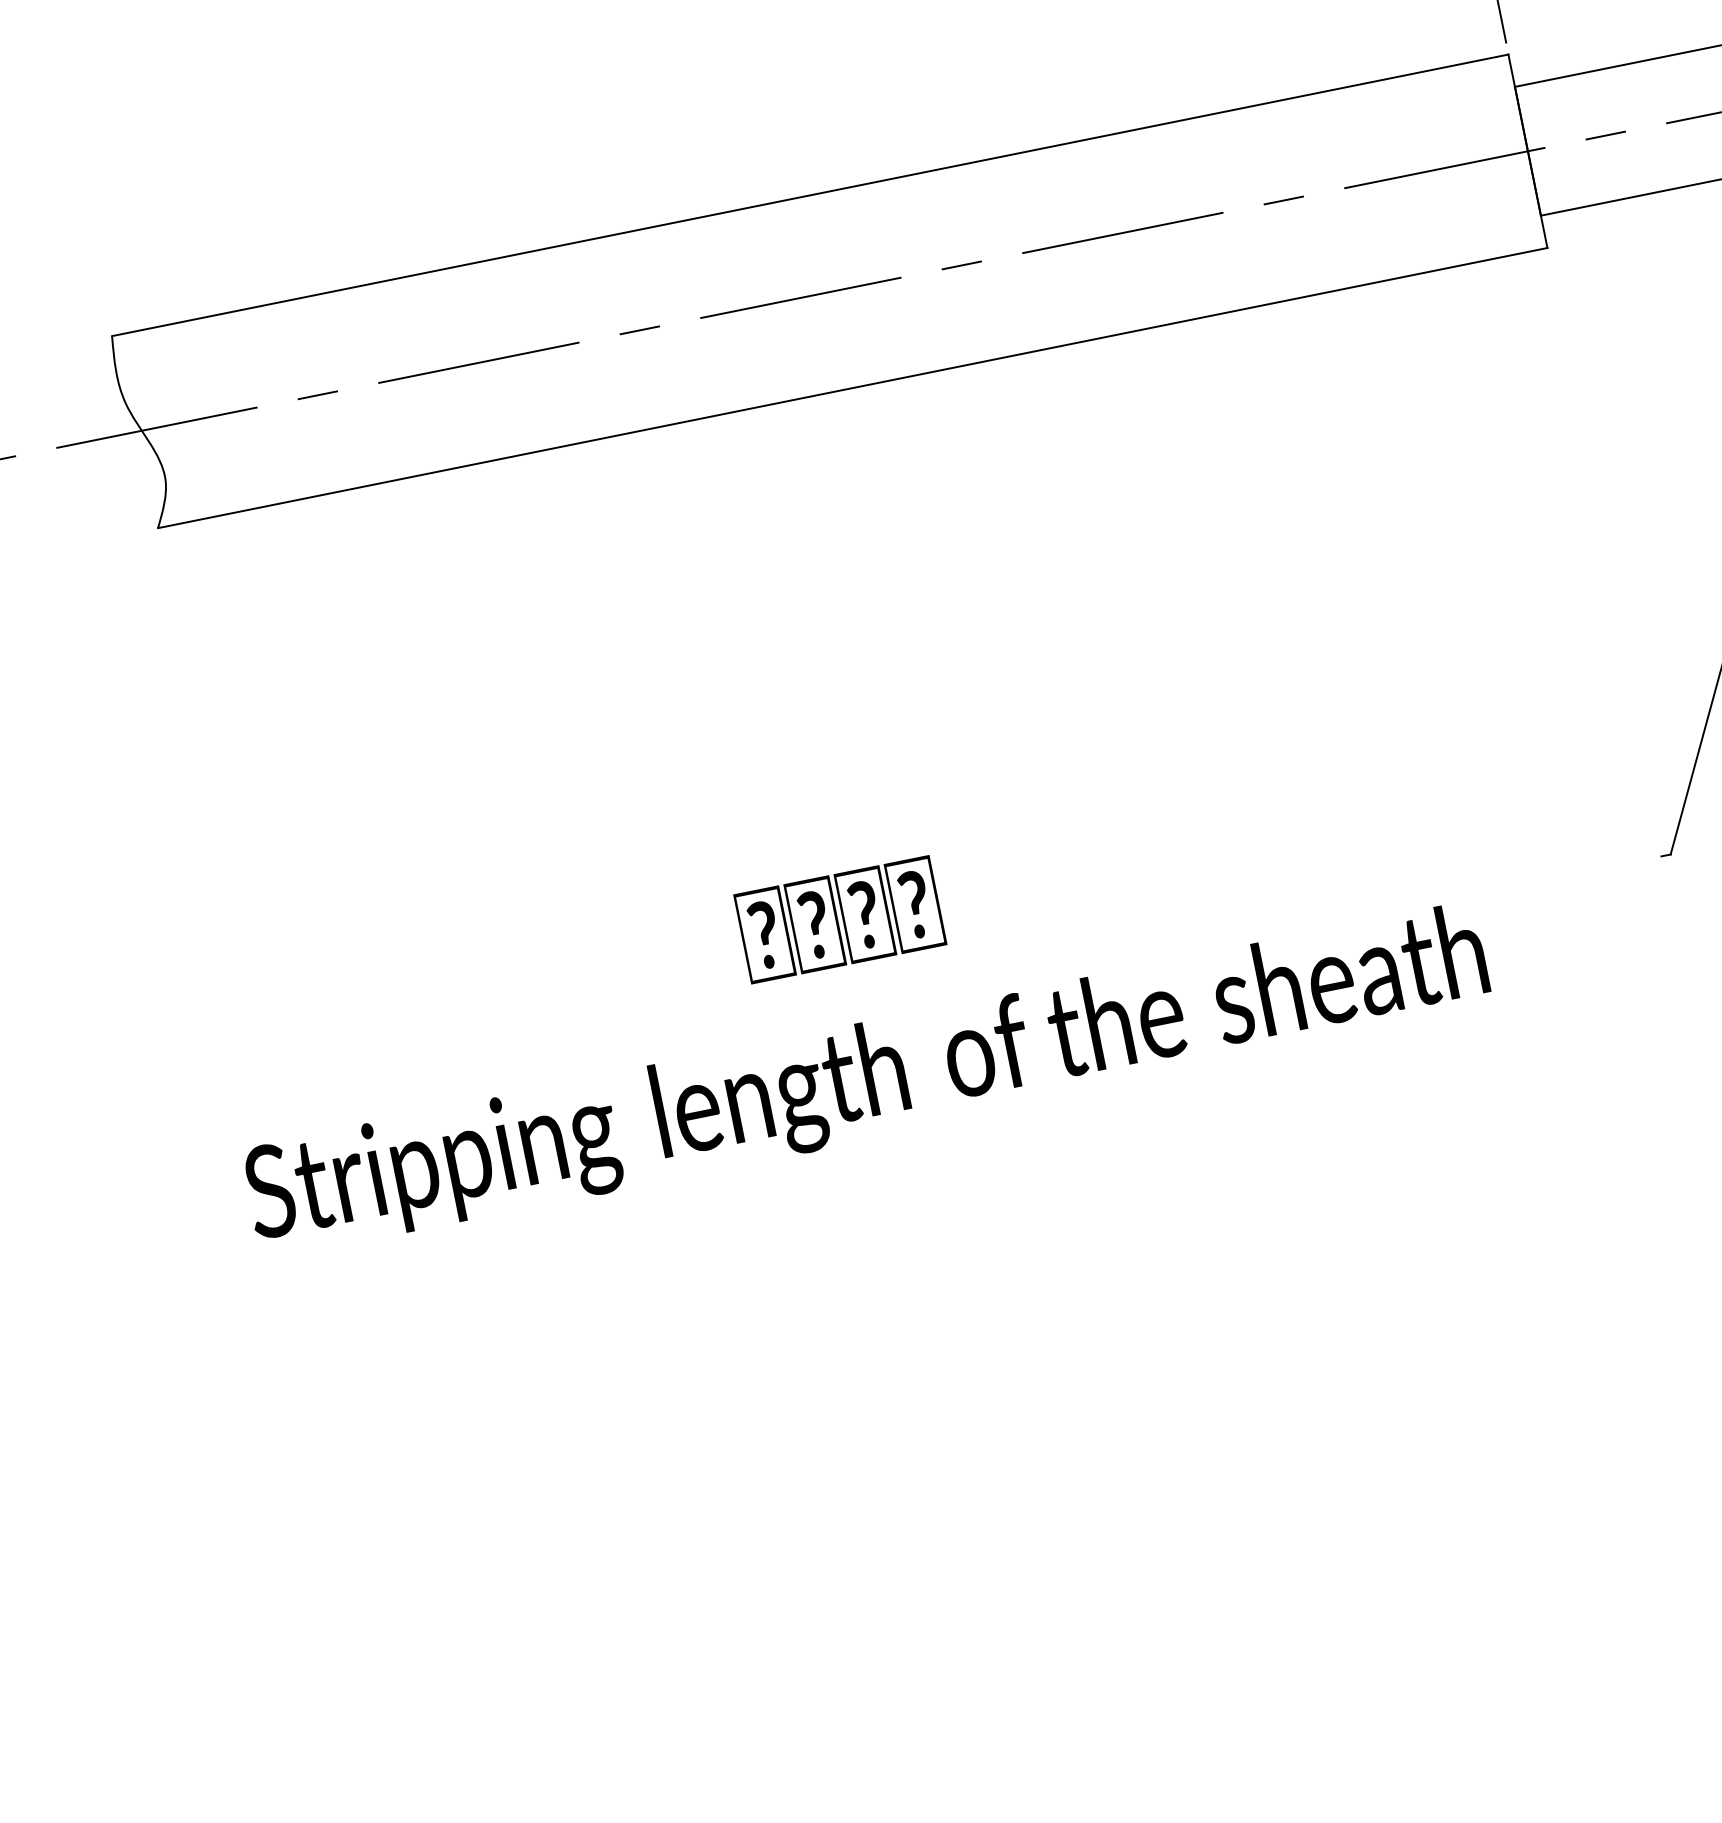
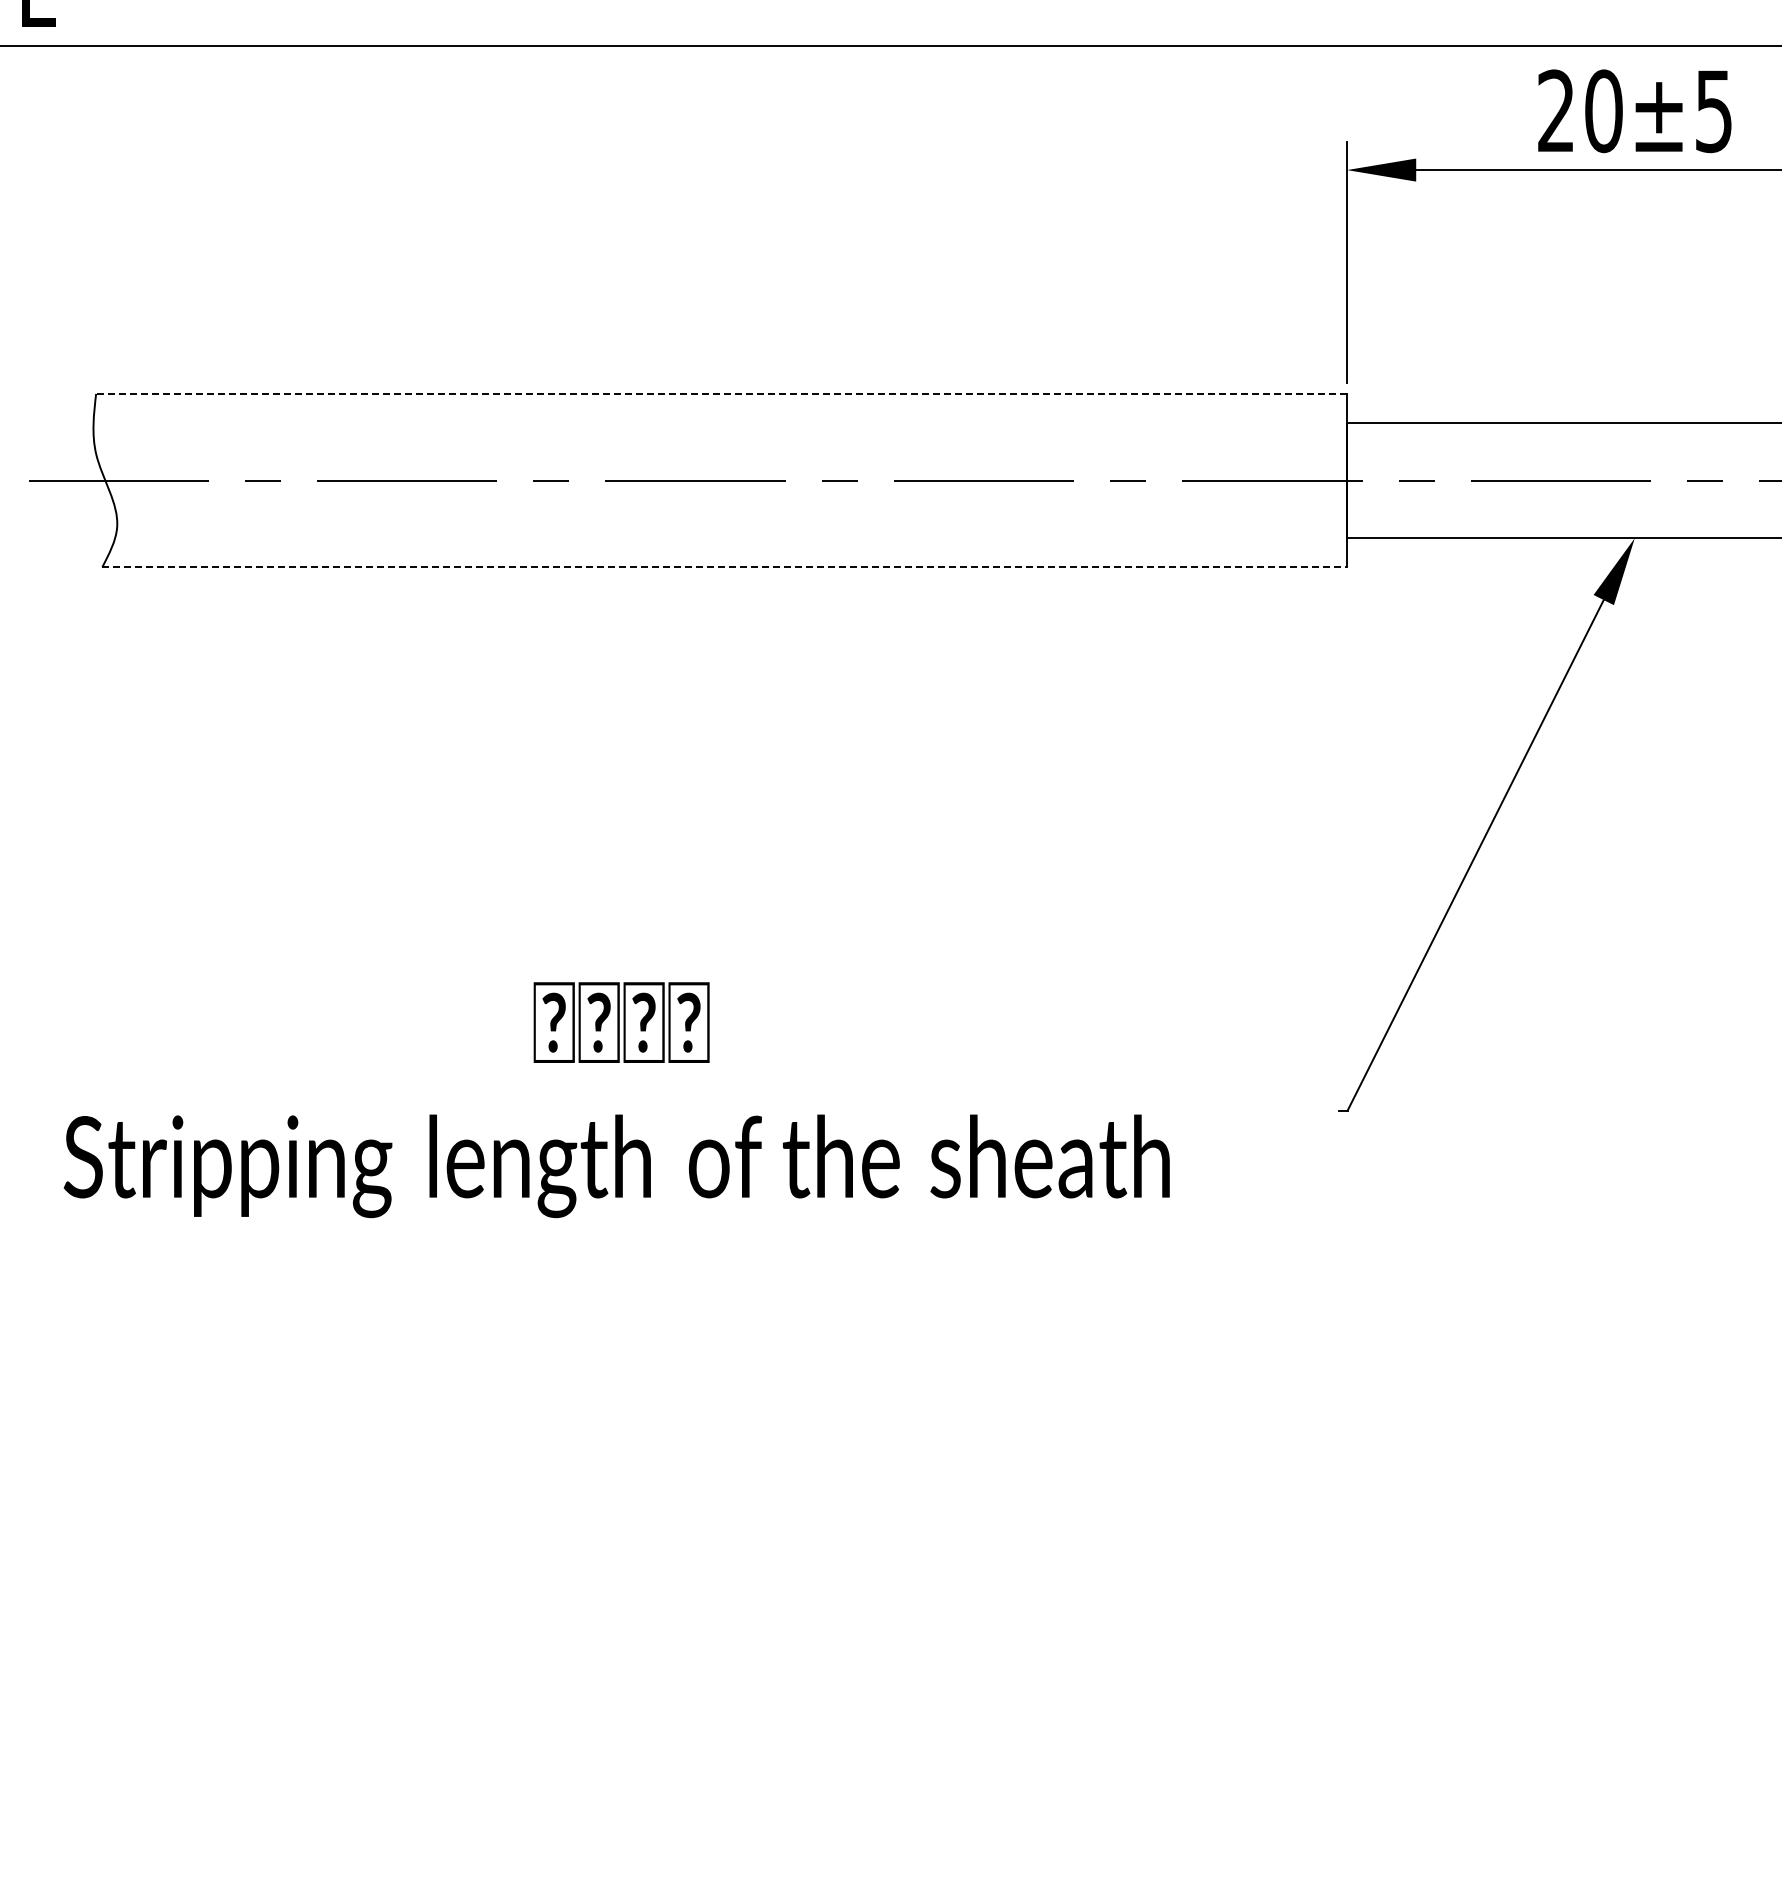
line: (810, 194) -> (721, 393), solid -> dashed
line: (853, 388) -> (725, 567), solid -> dashed

